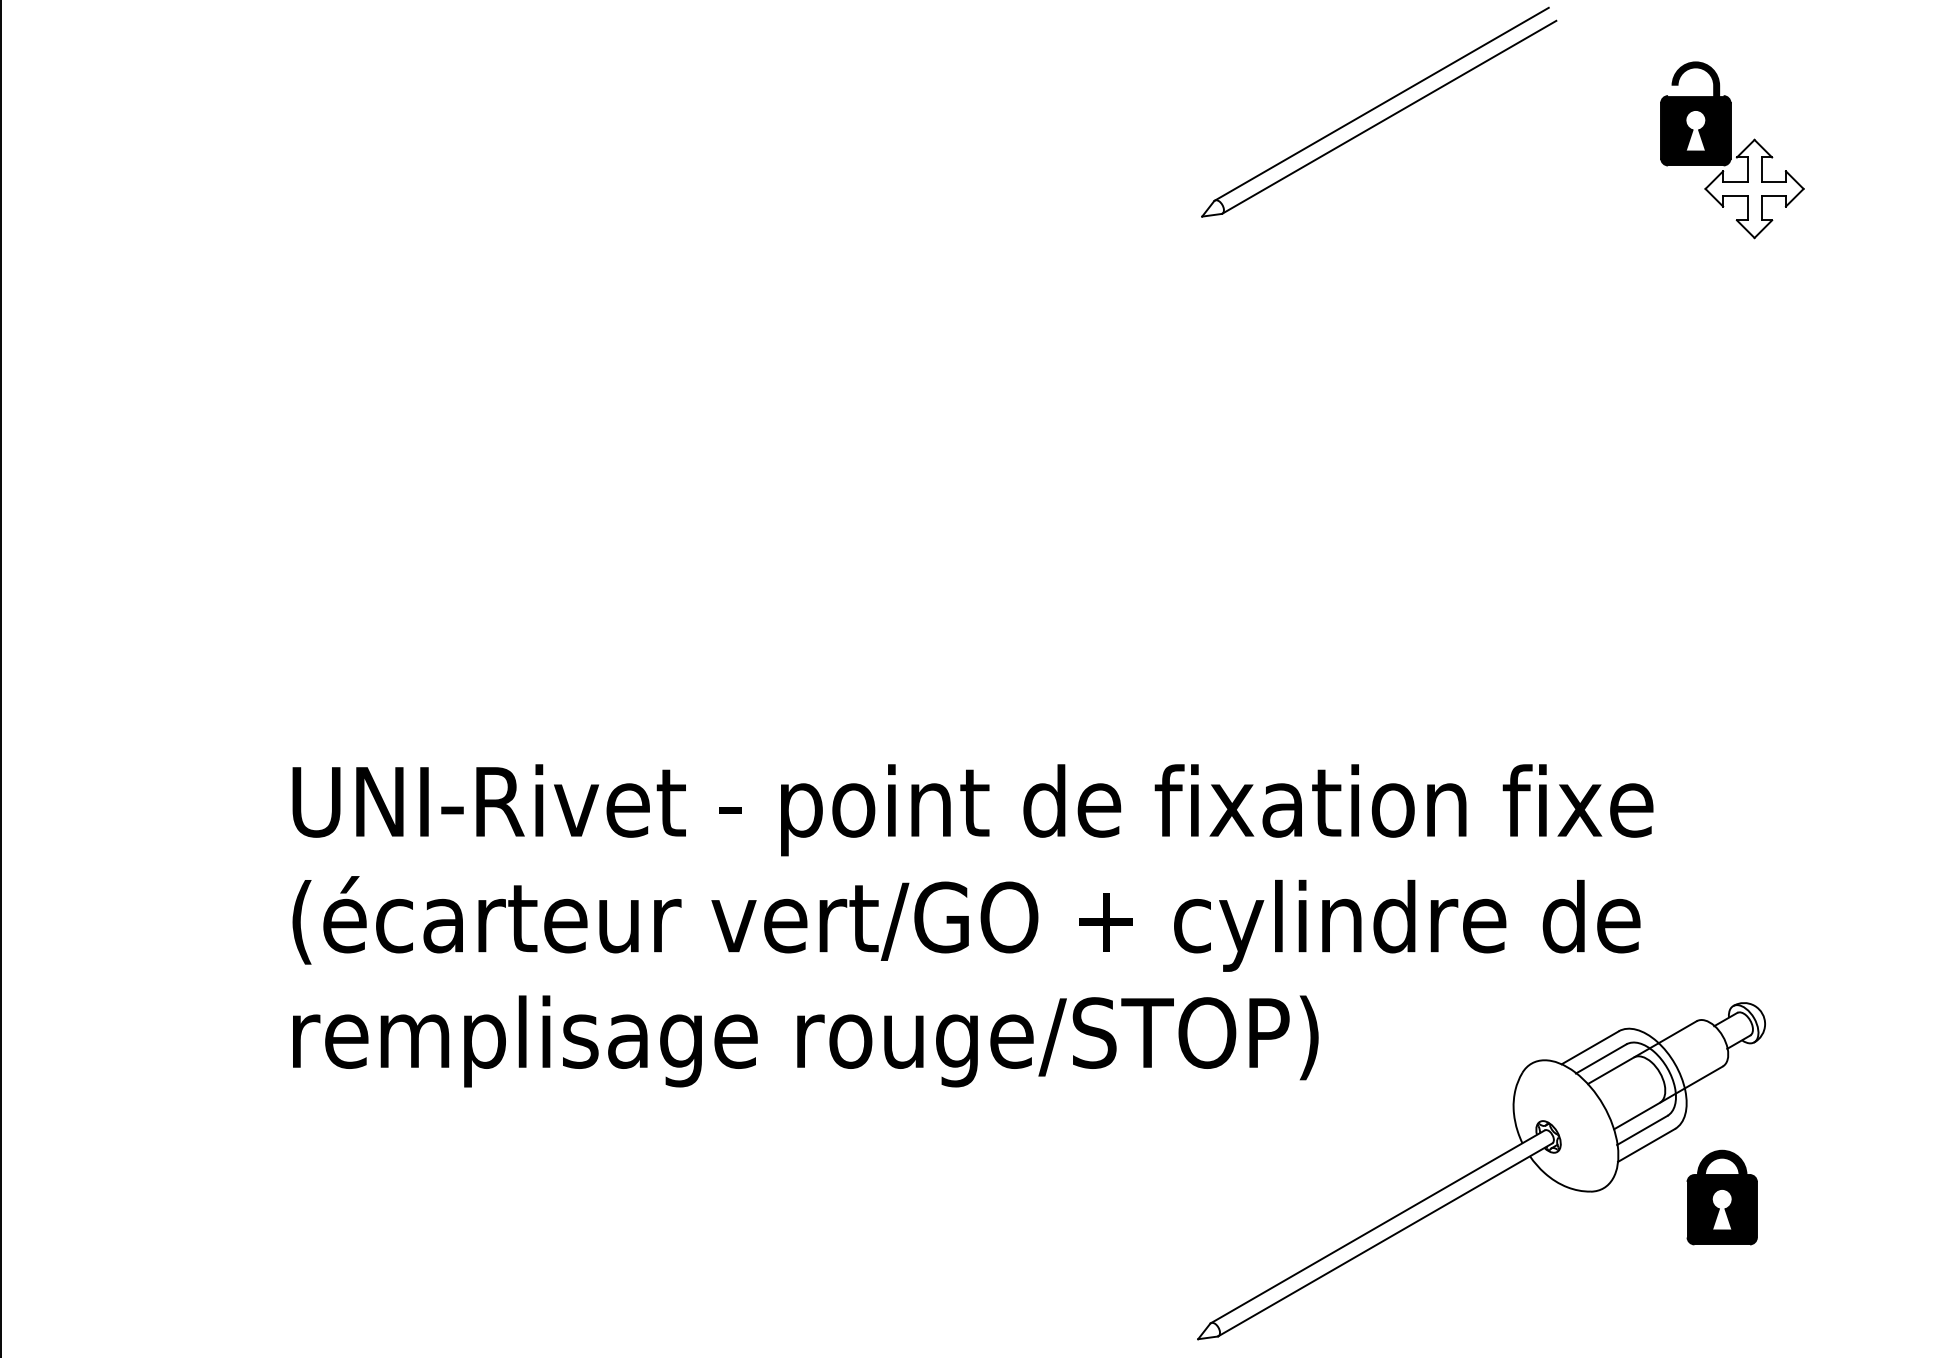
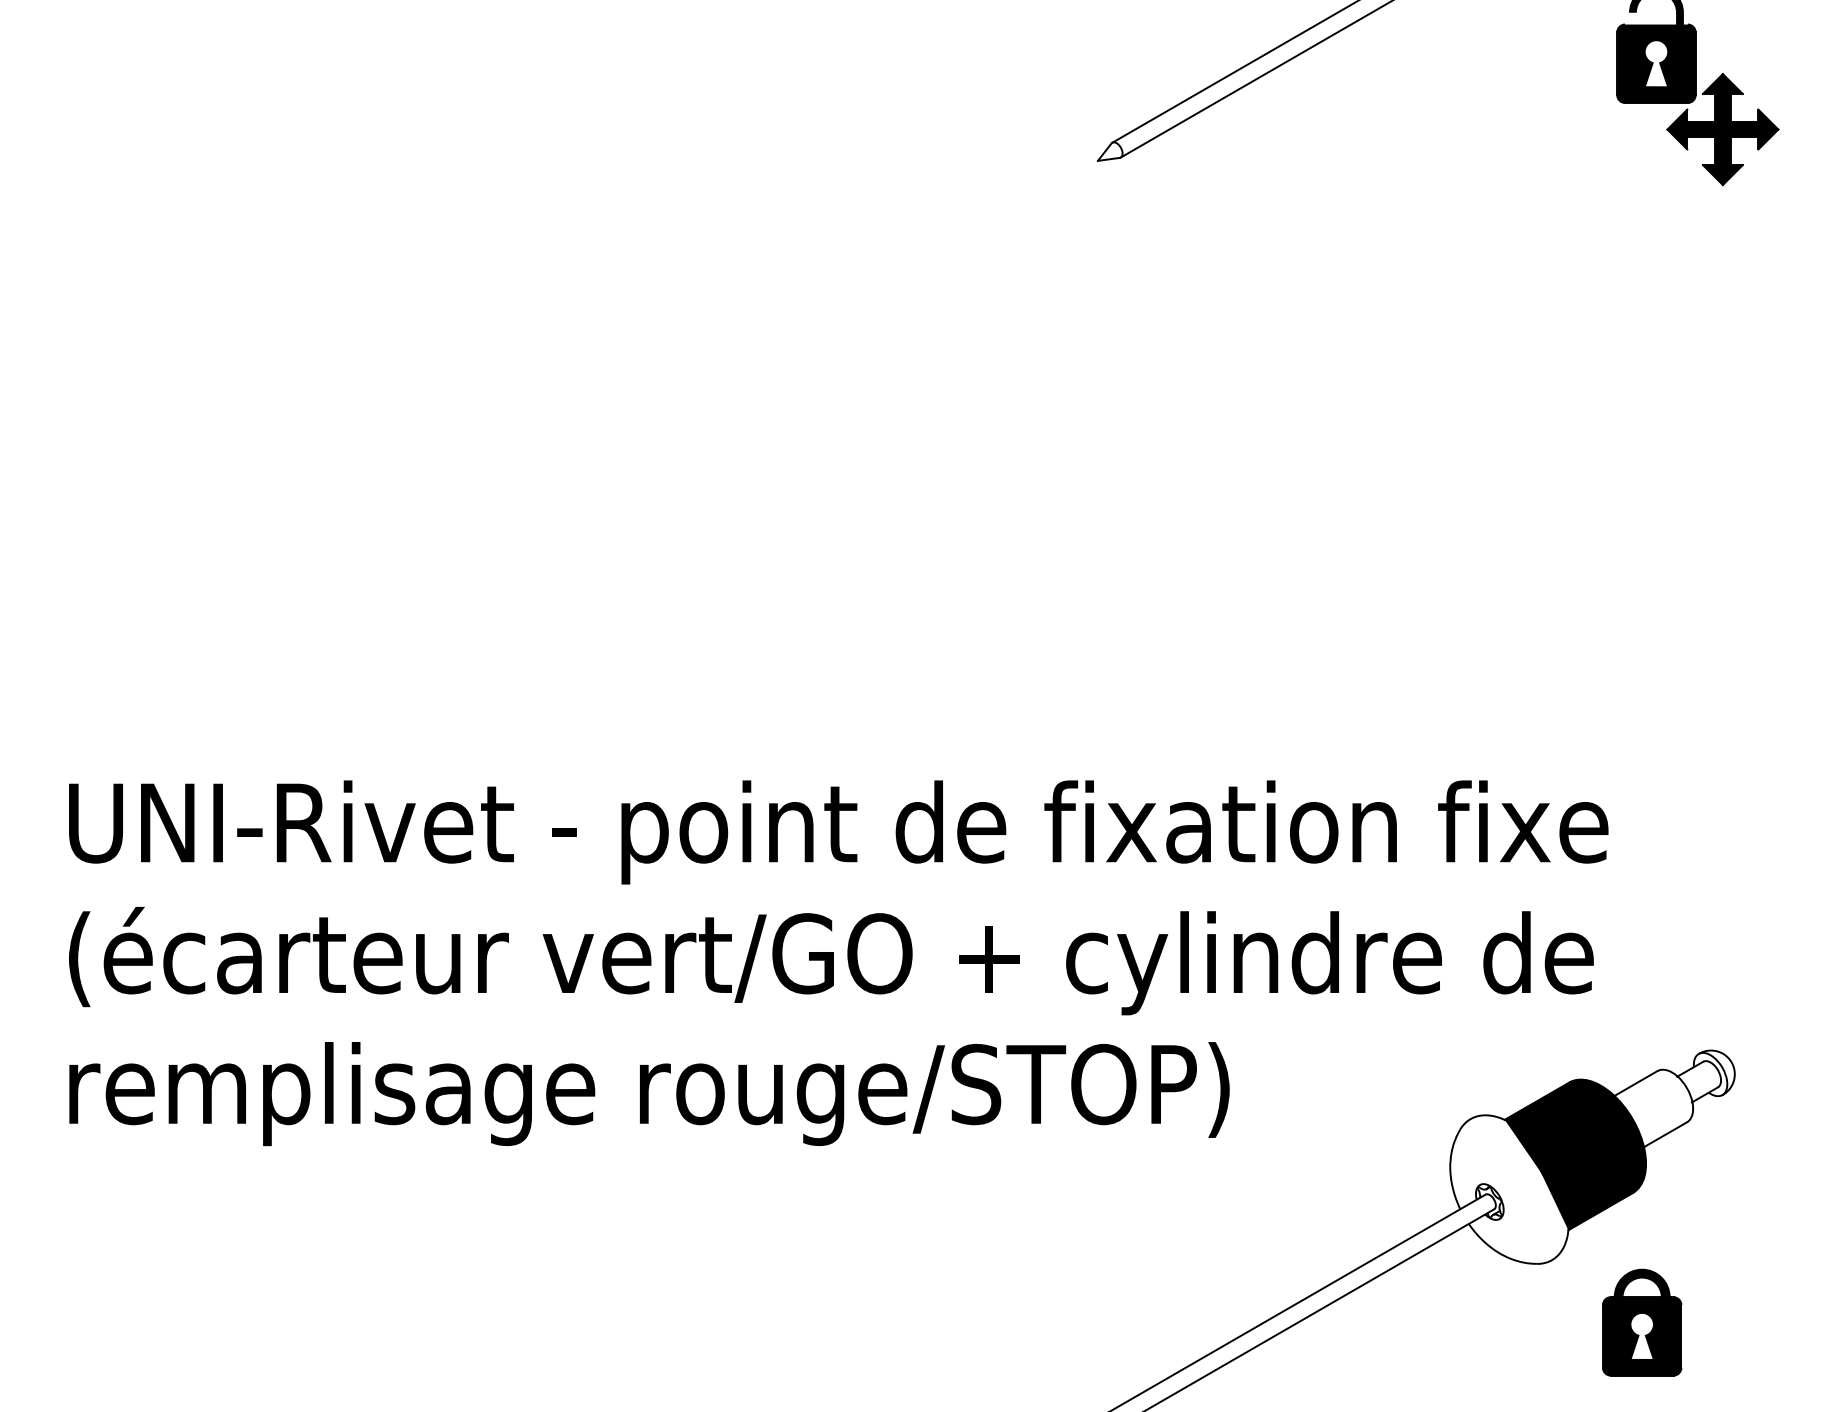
fill: (1754, 188) -> (1722, 129), added
fill: (1623, 1094) -> (1574, 1154), added
part: (1721, 1197) -> (1641, 1322), moved

